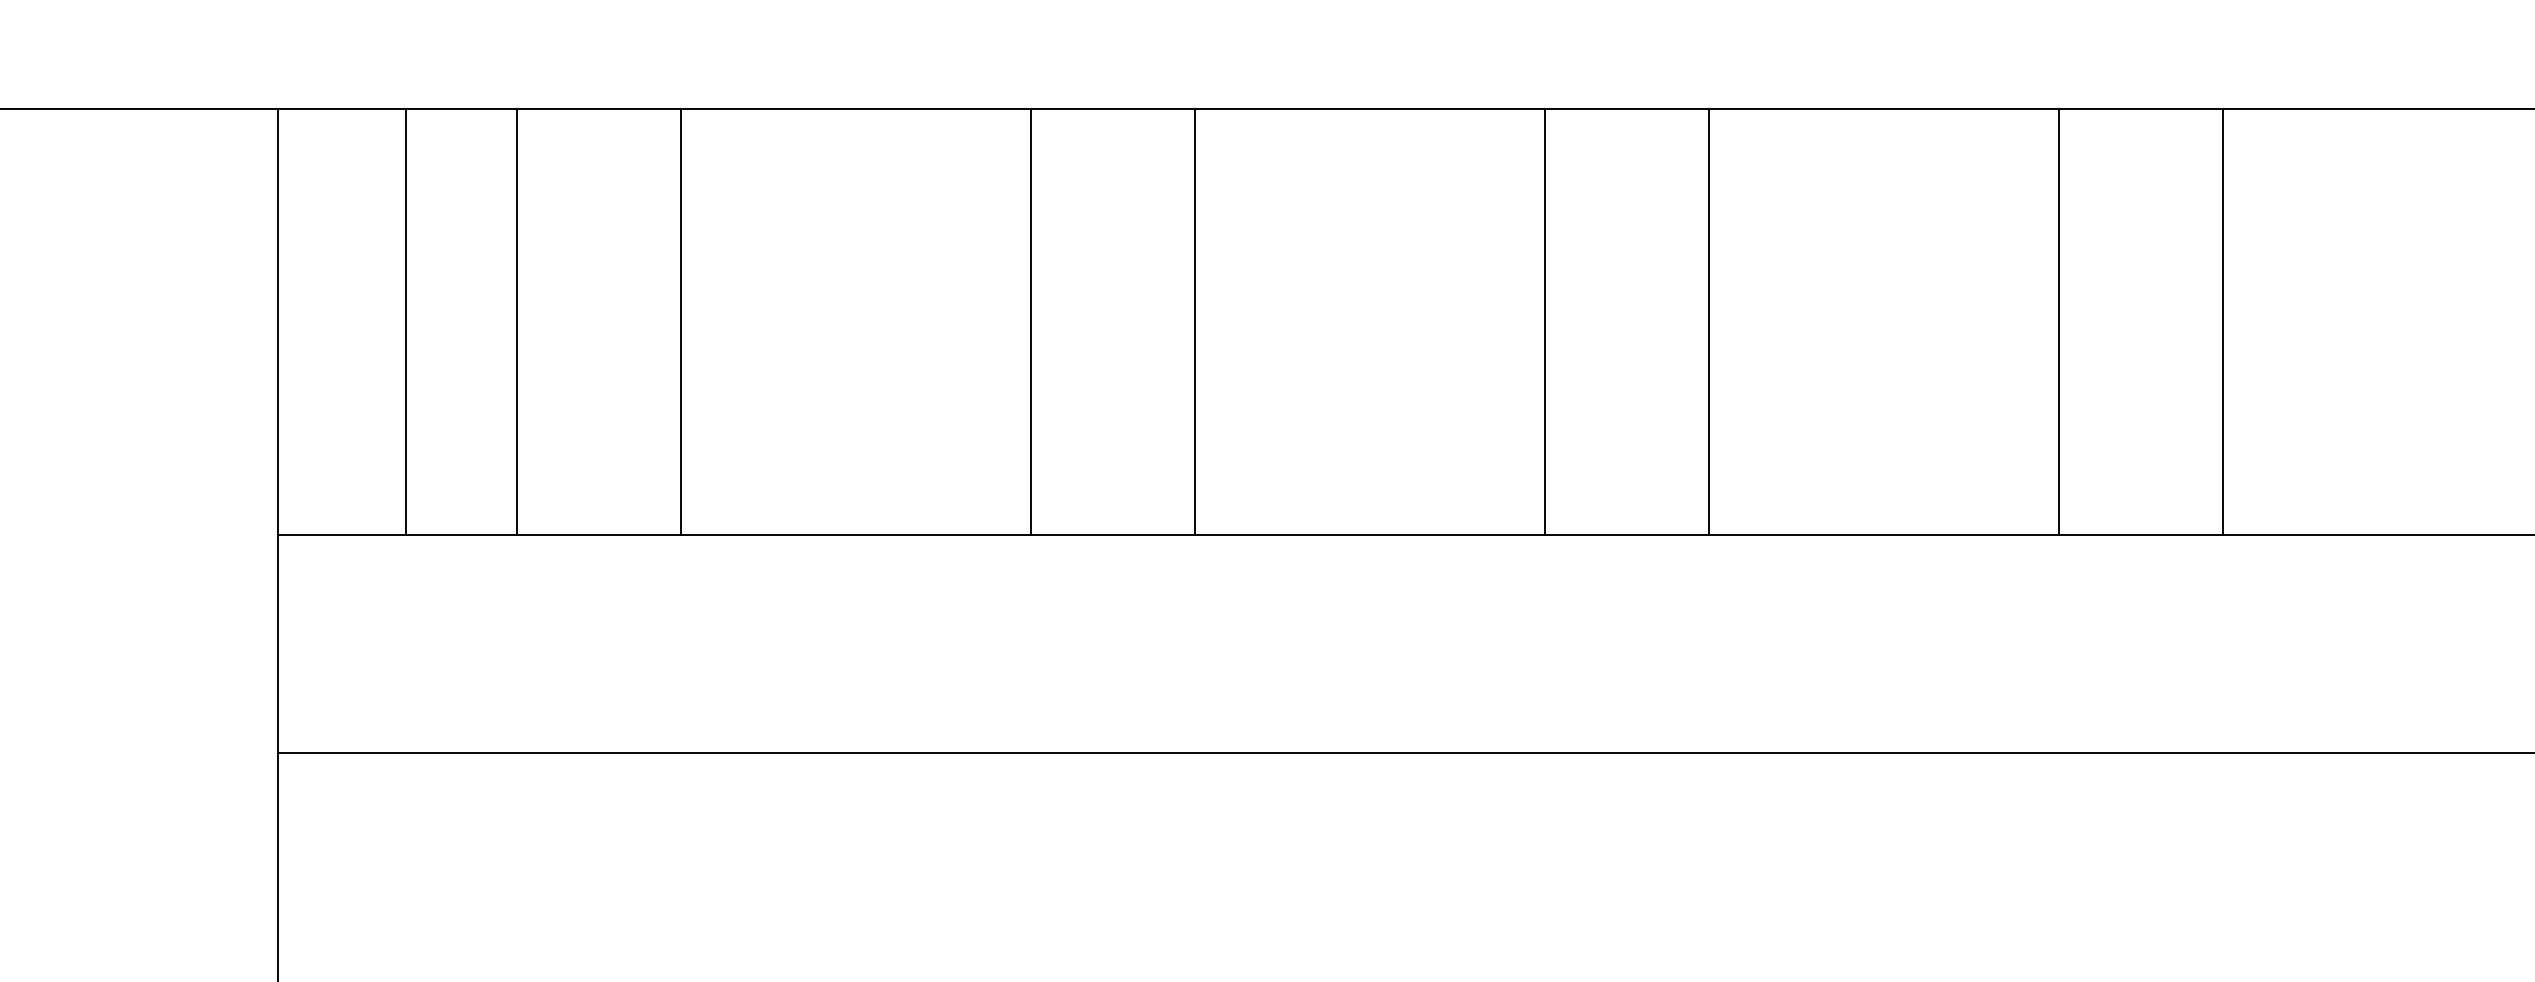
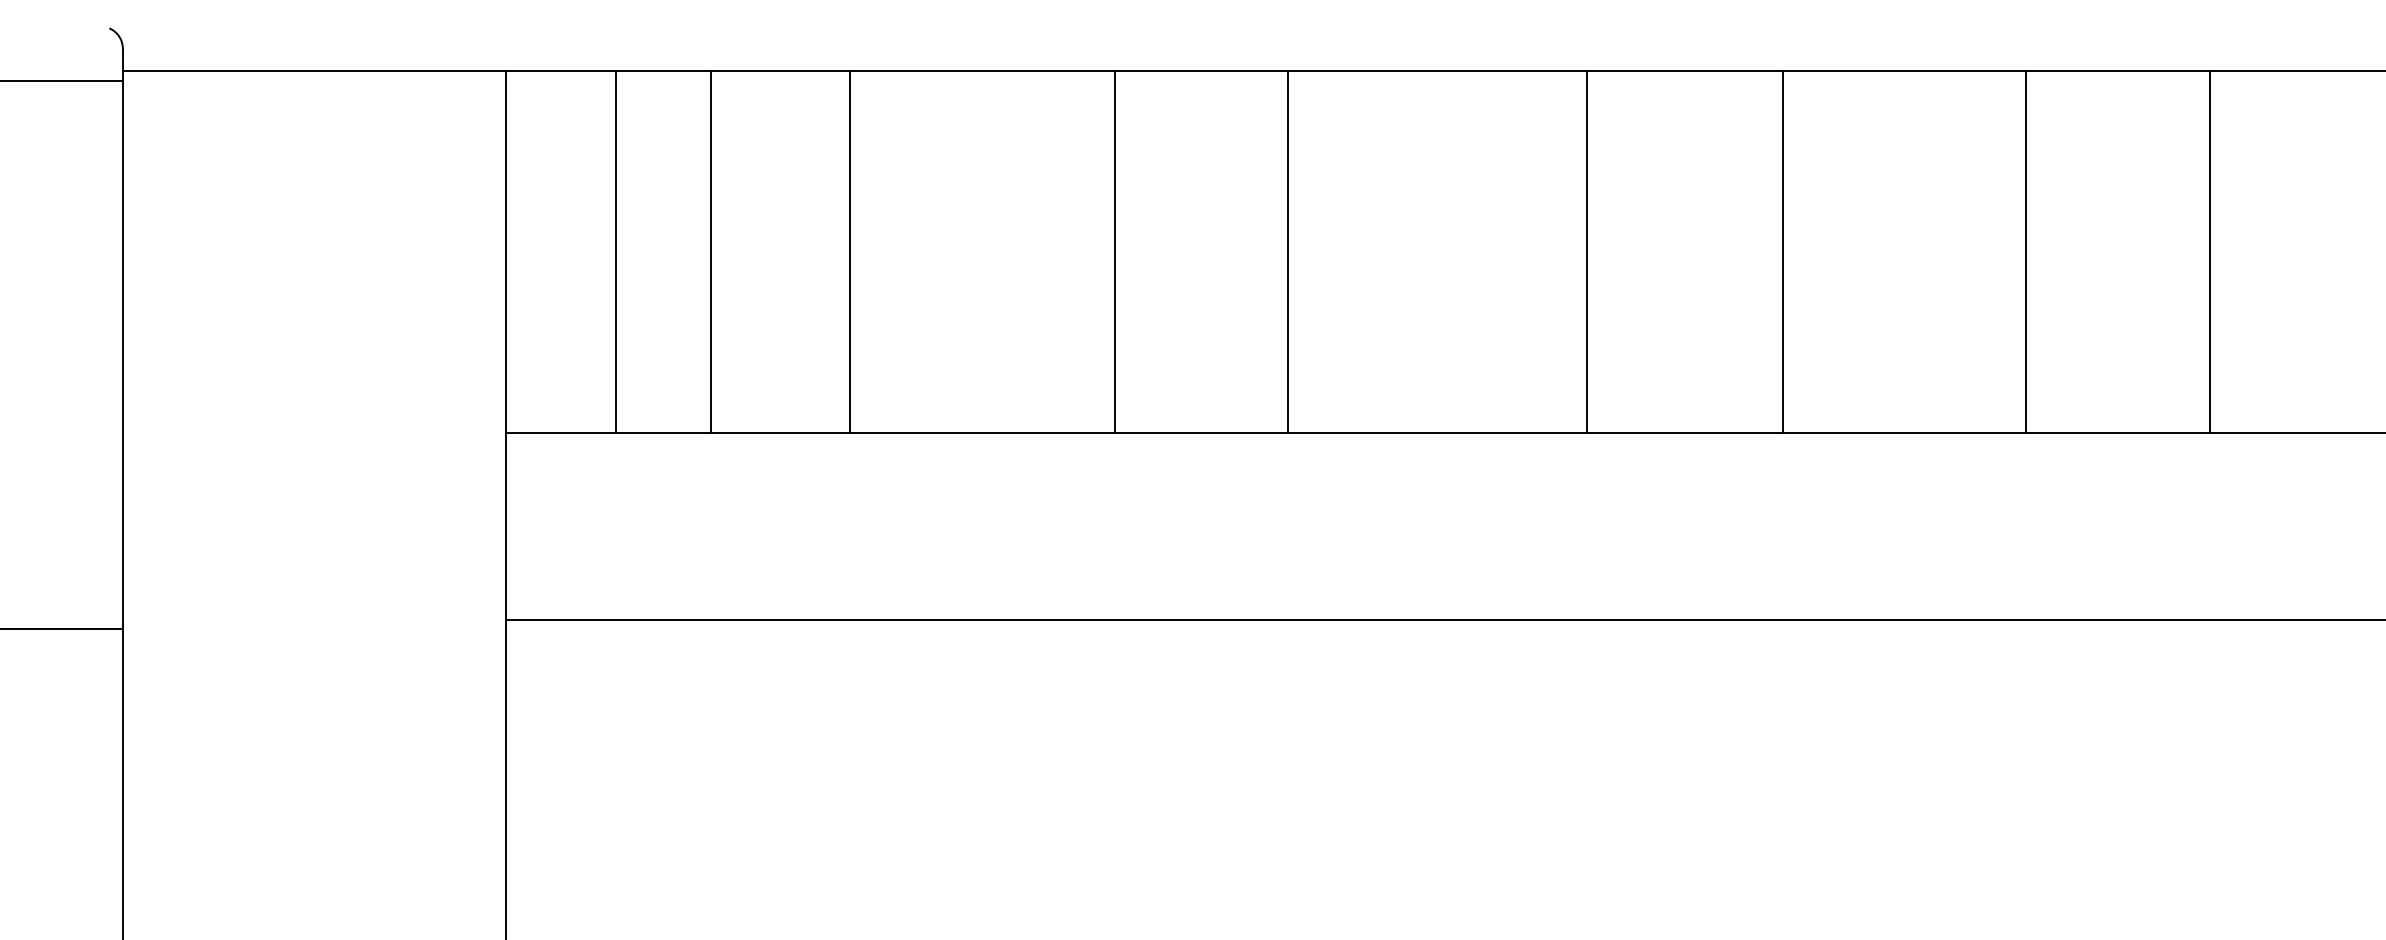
line: (1031, 321) -> (1115, 251), moved
line: (1708, 321) -> (1782, 251), moved
line: (2222, 321) -> (2209, 251), moved

